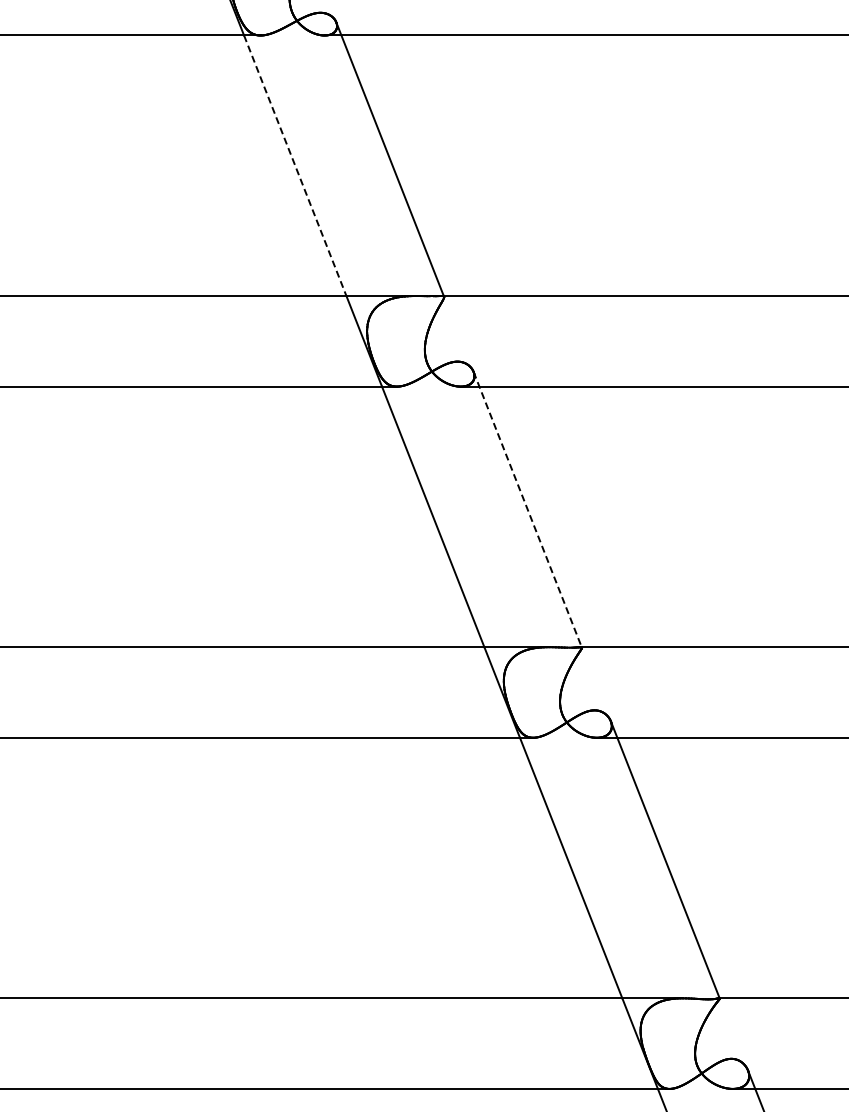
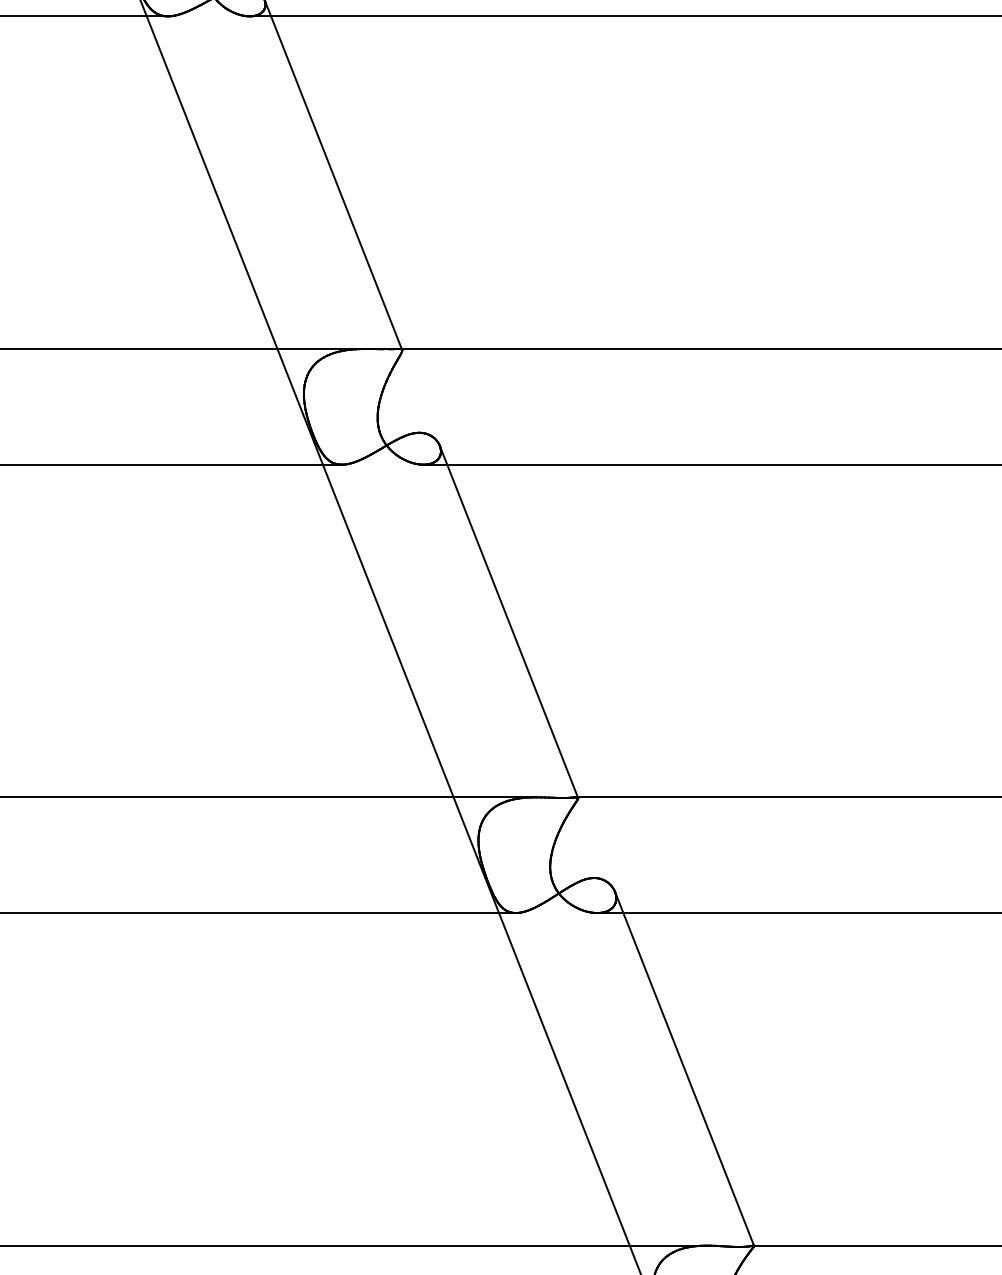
line: (295, 165) -> (212, 182), dashed -> solid
line: (527, 509) -> (508, 621), dashed -> solid

